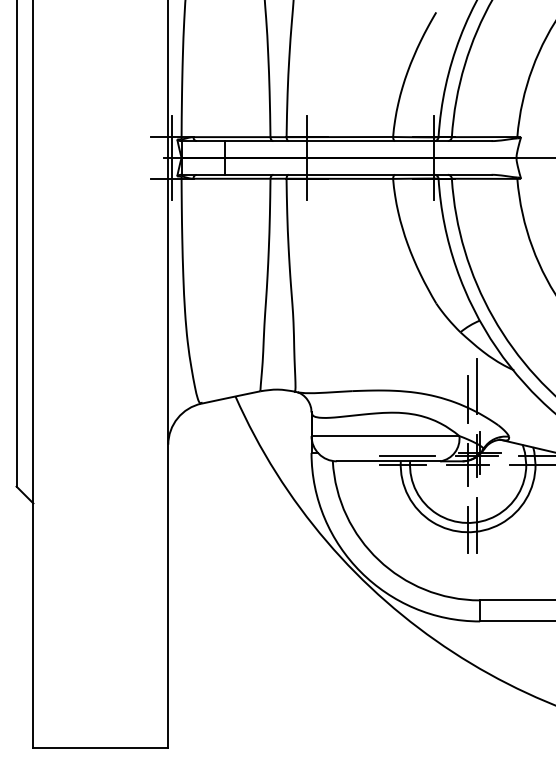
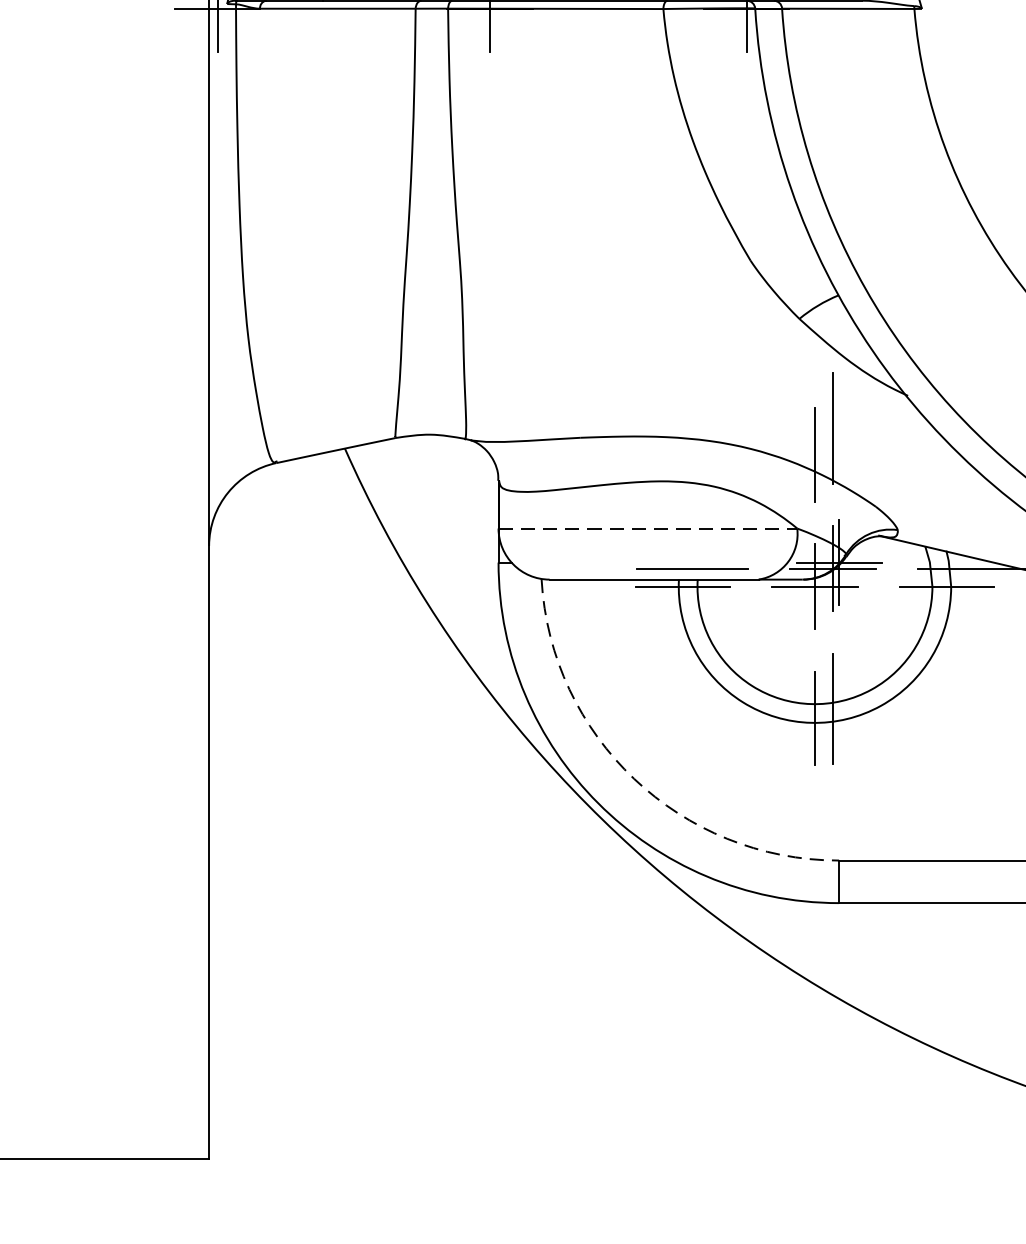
line: (385, 436) -> (648, 529), solid -> dashed
arc: (378, 560) -> (633, 779), solid -> dashed

